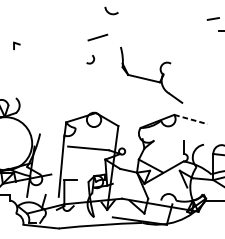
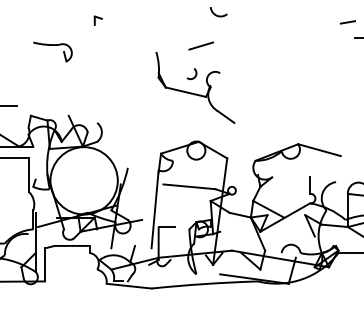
part: (16, 45) -> (97, 20), moved
part: (151, 74) -> (195, 87), moved
line: (191, 119) -> (320, 150), dashed -> solid

